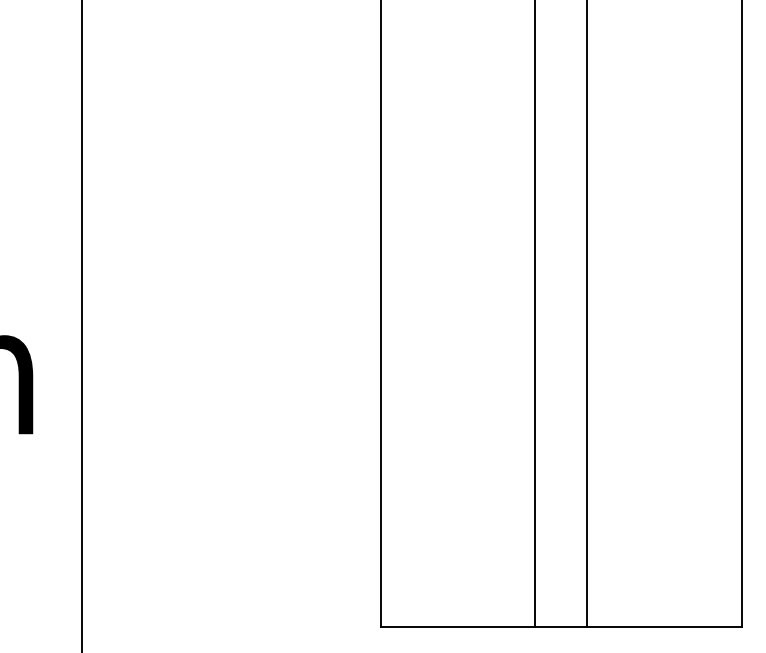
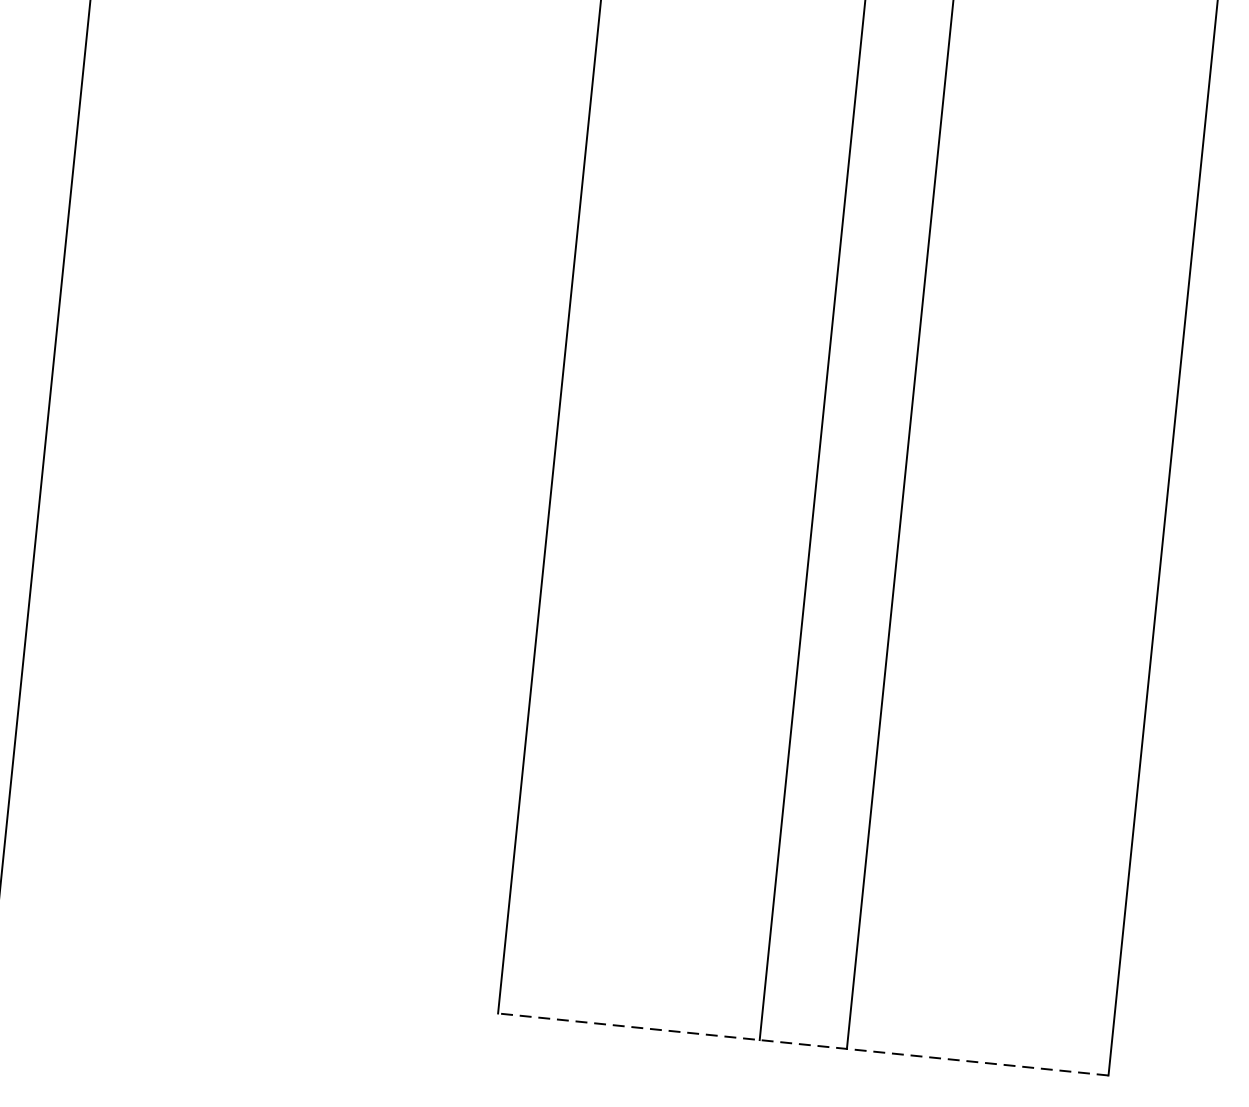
line: (560, 626) -> (802, 1043), solid -> dashed

